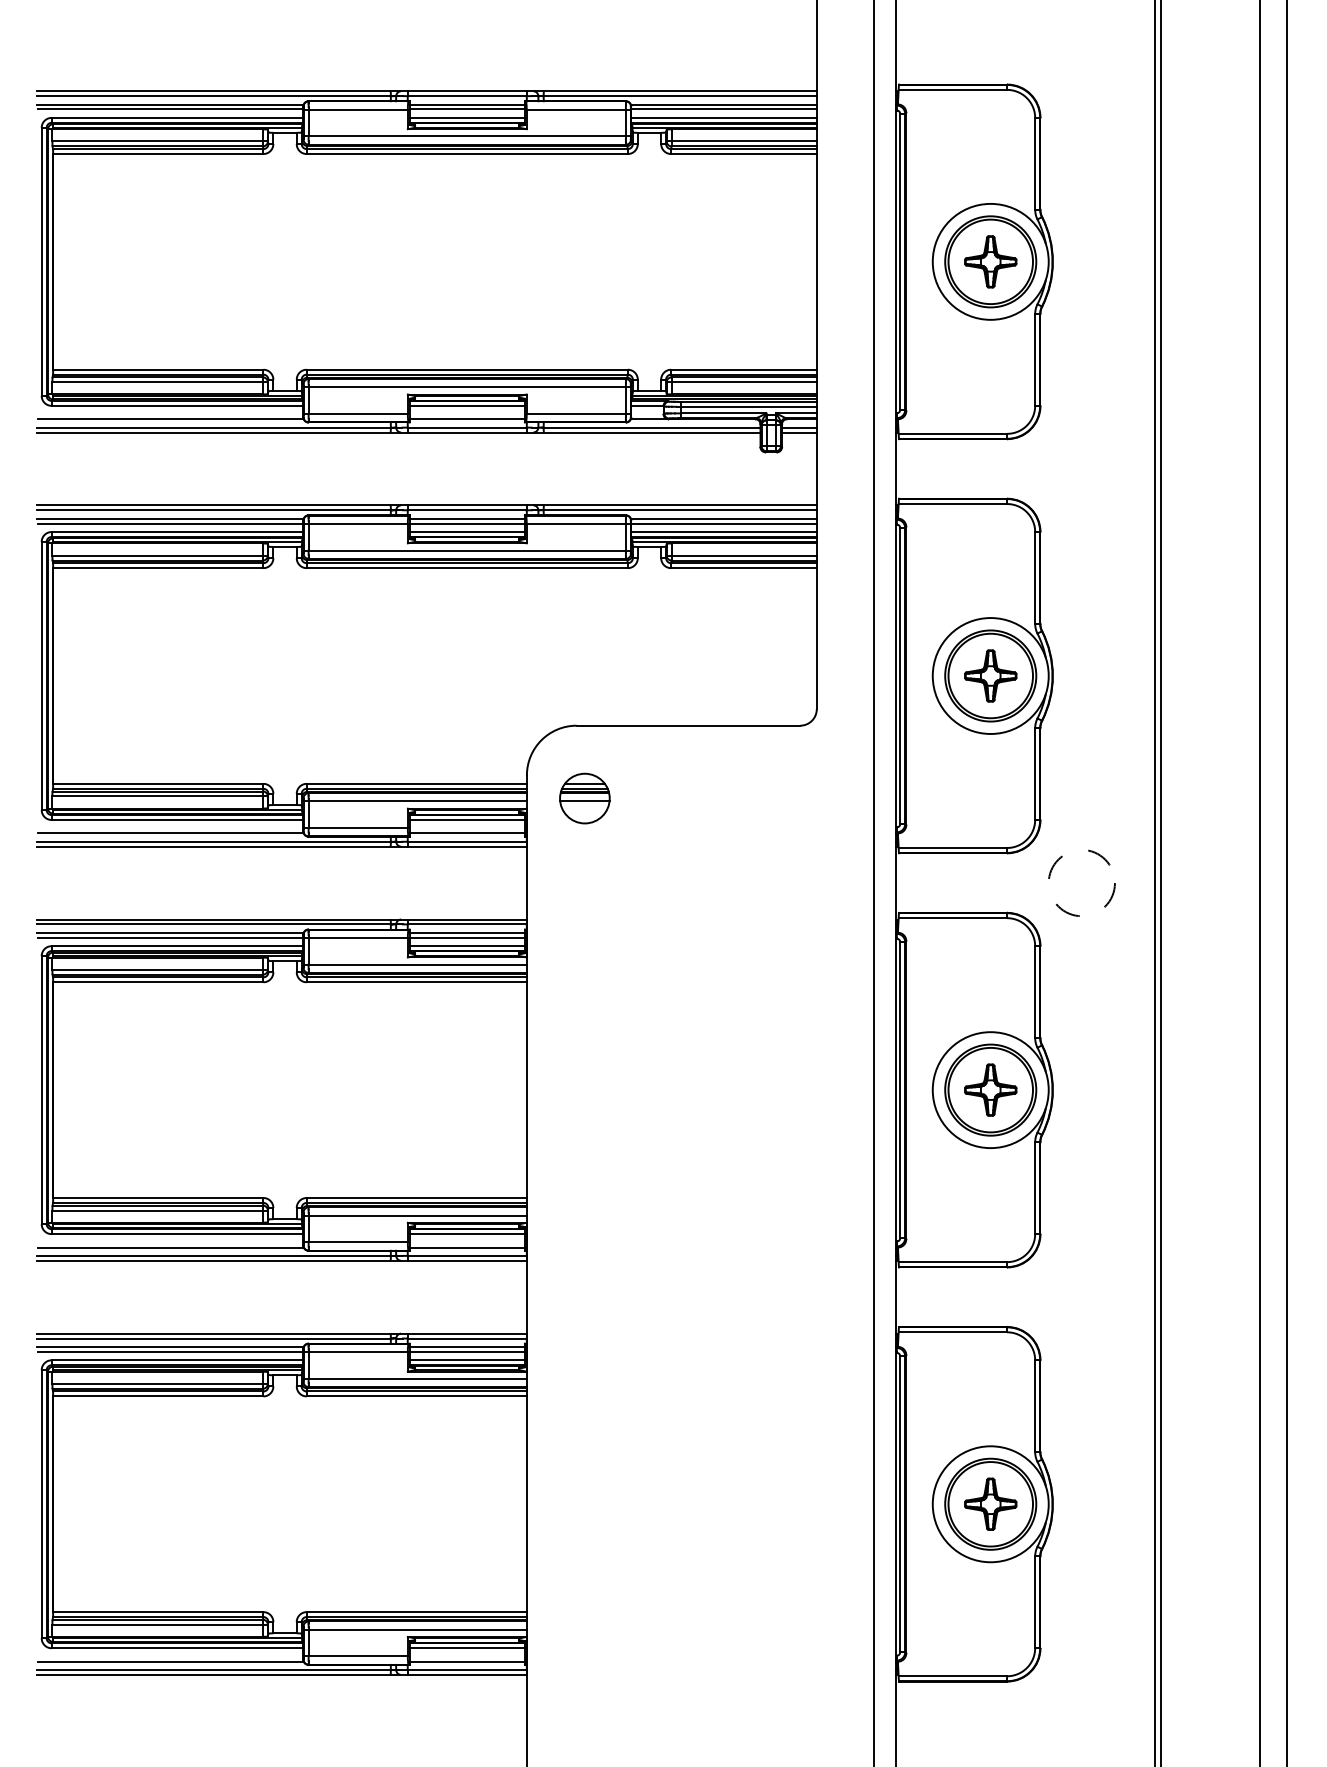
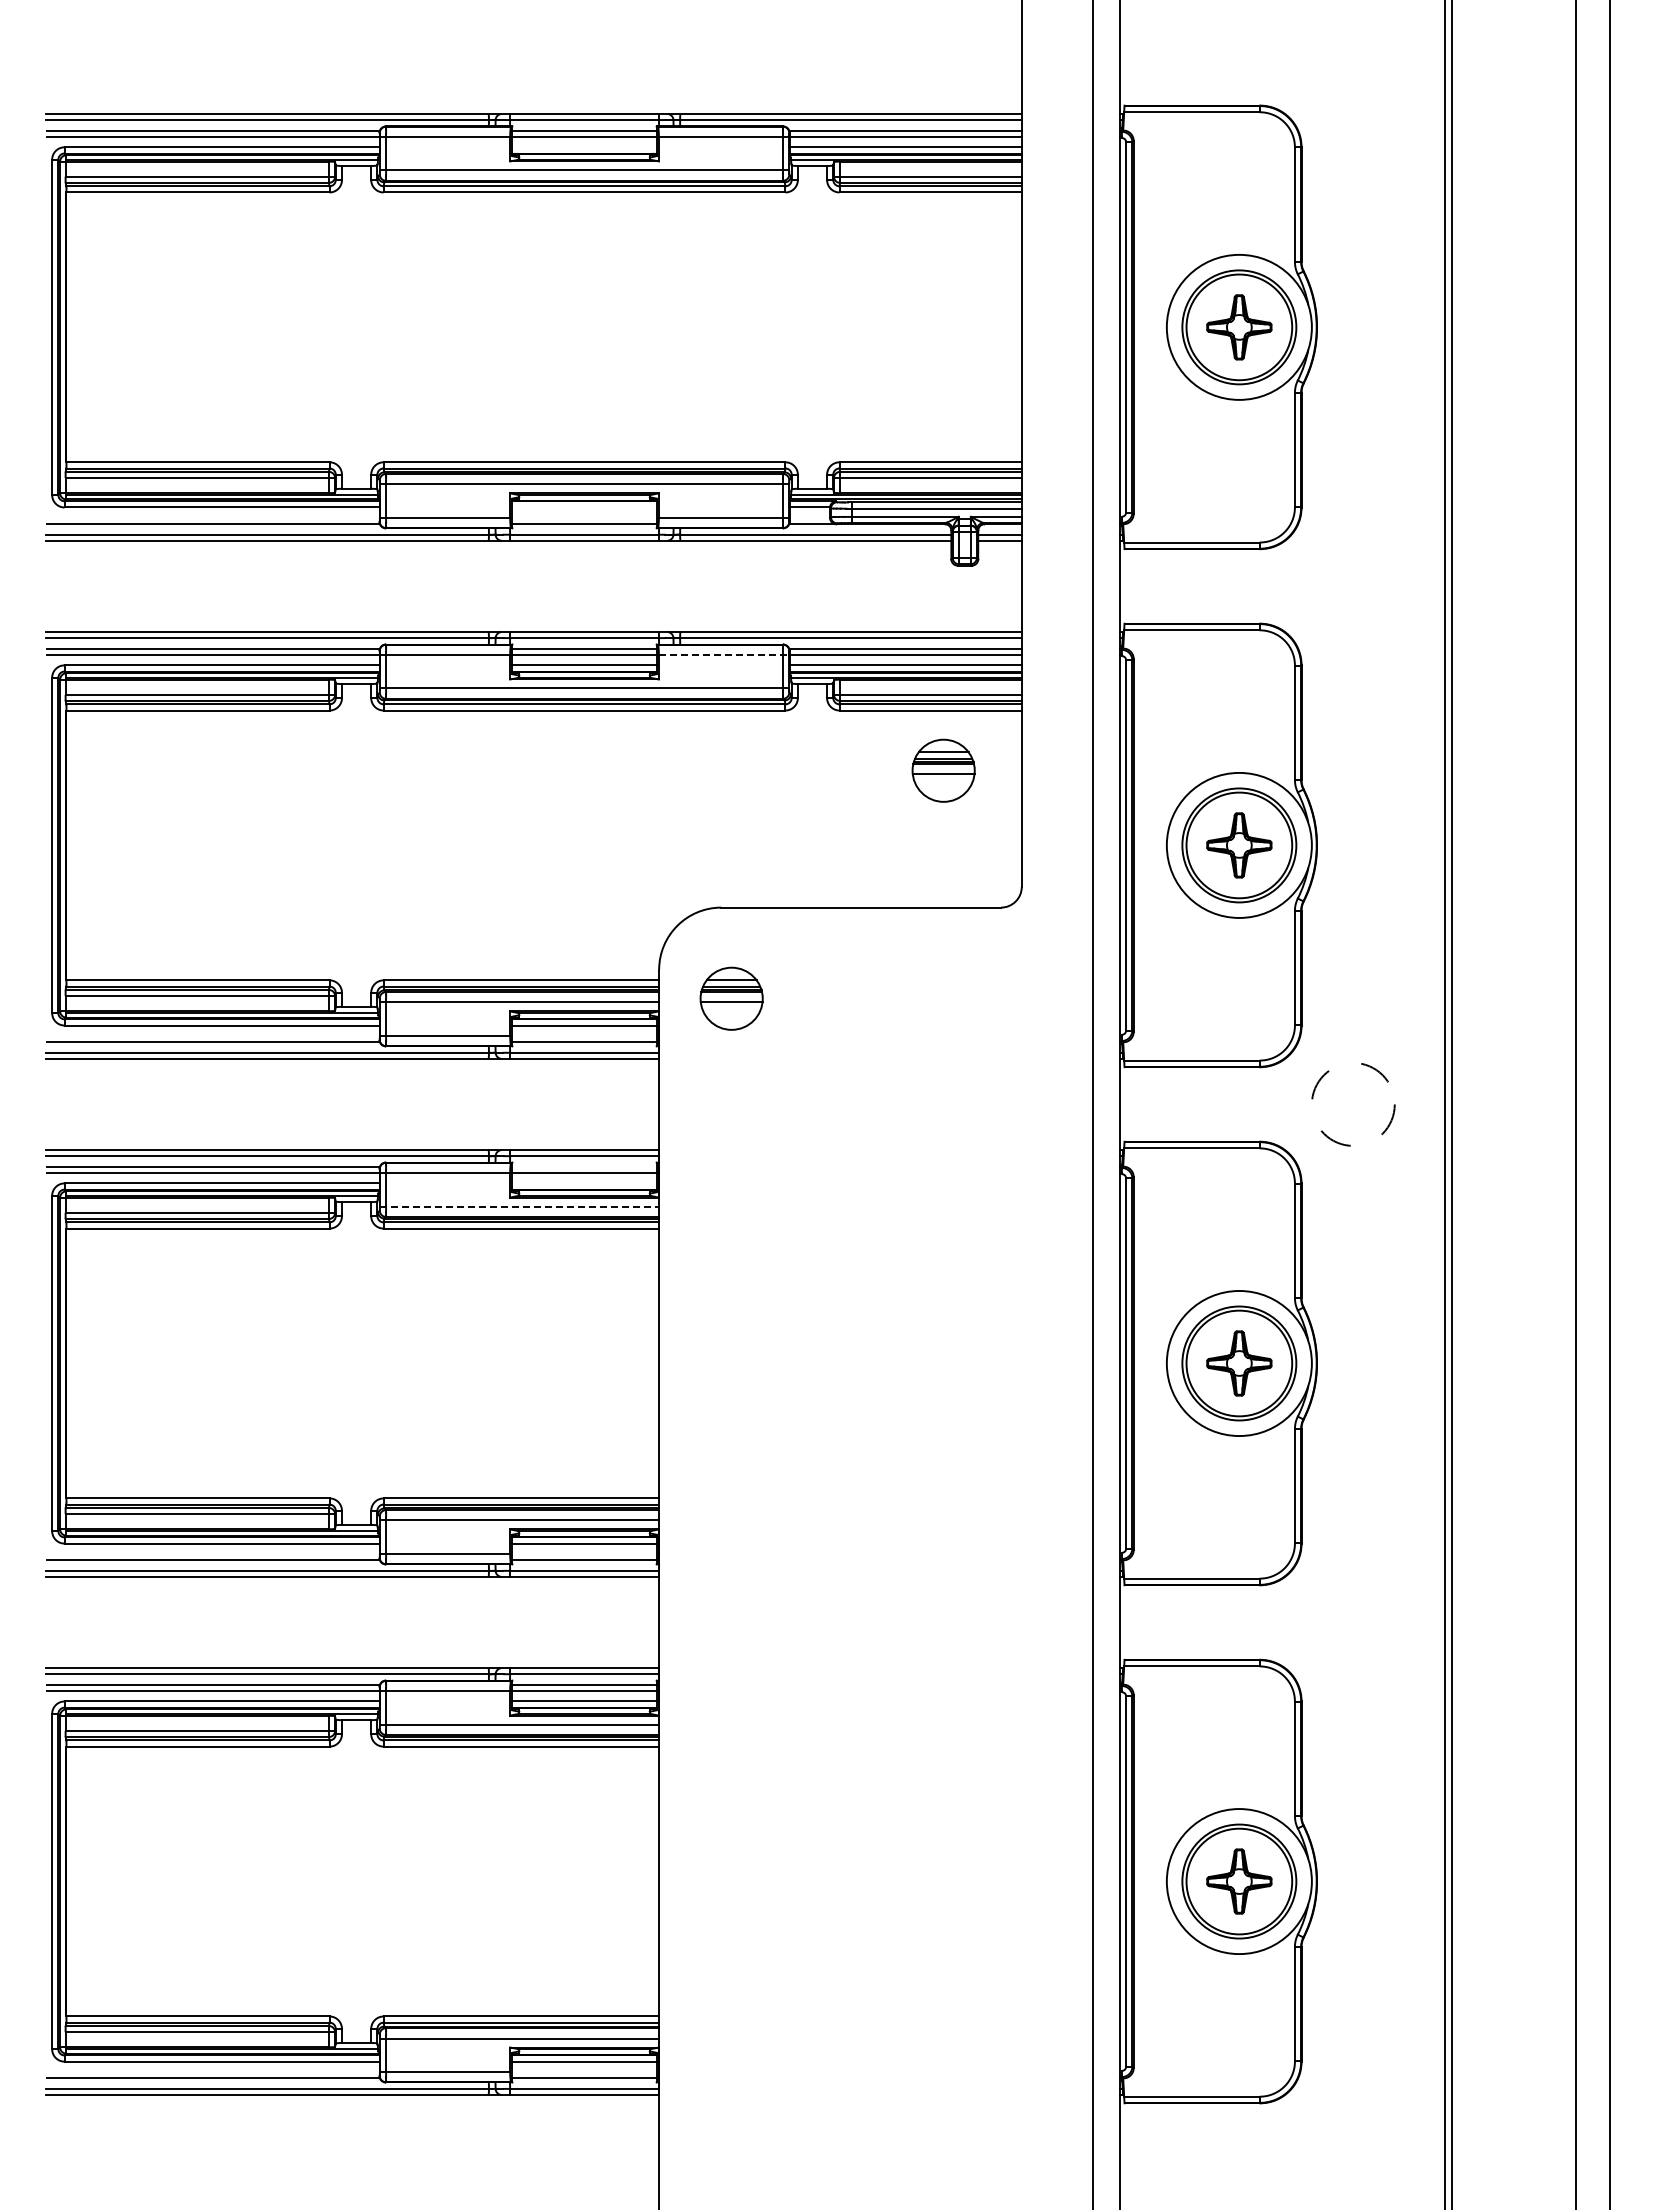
line: (467, 118) -> (584, 147), removed
line: (467, 405) -> (584, 507), removed
line: (579, 524) -> (724, 655), solid -> dashed
part: (754, 616) -> (943, 770), added
line: (467, 932) -> (584, 1166), removed
line: (467, 946) -> (584, 1183), removed
line: (415, 964) -> (519, 1206), solid -> dashed

